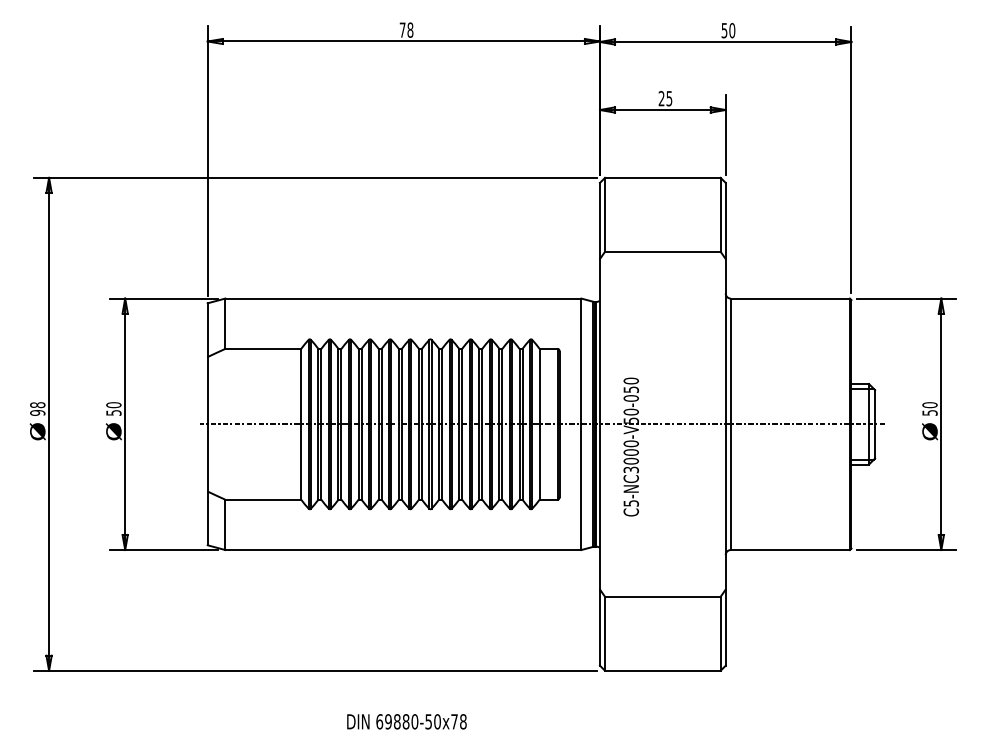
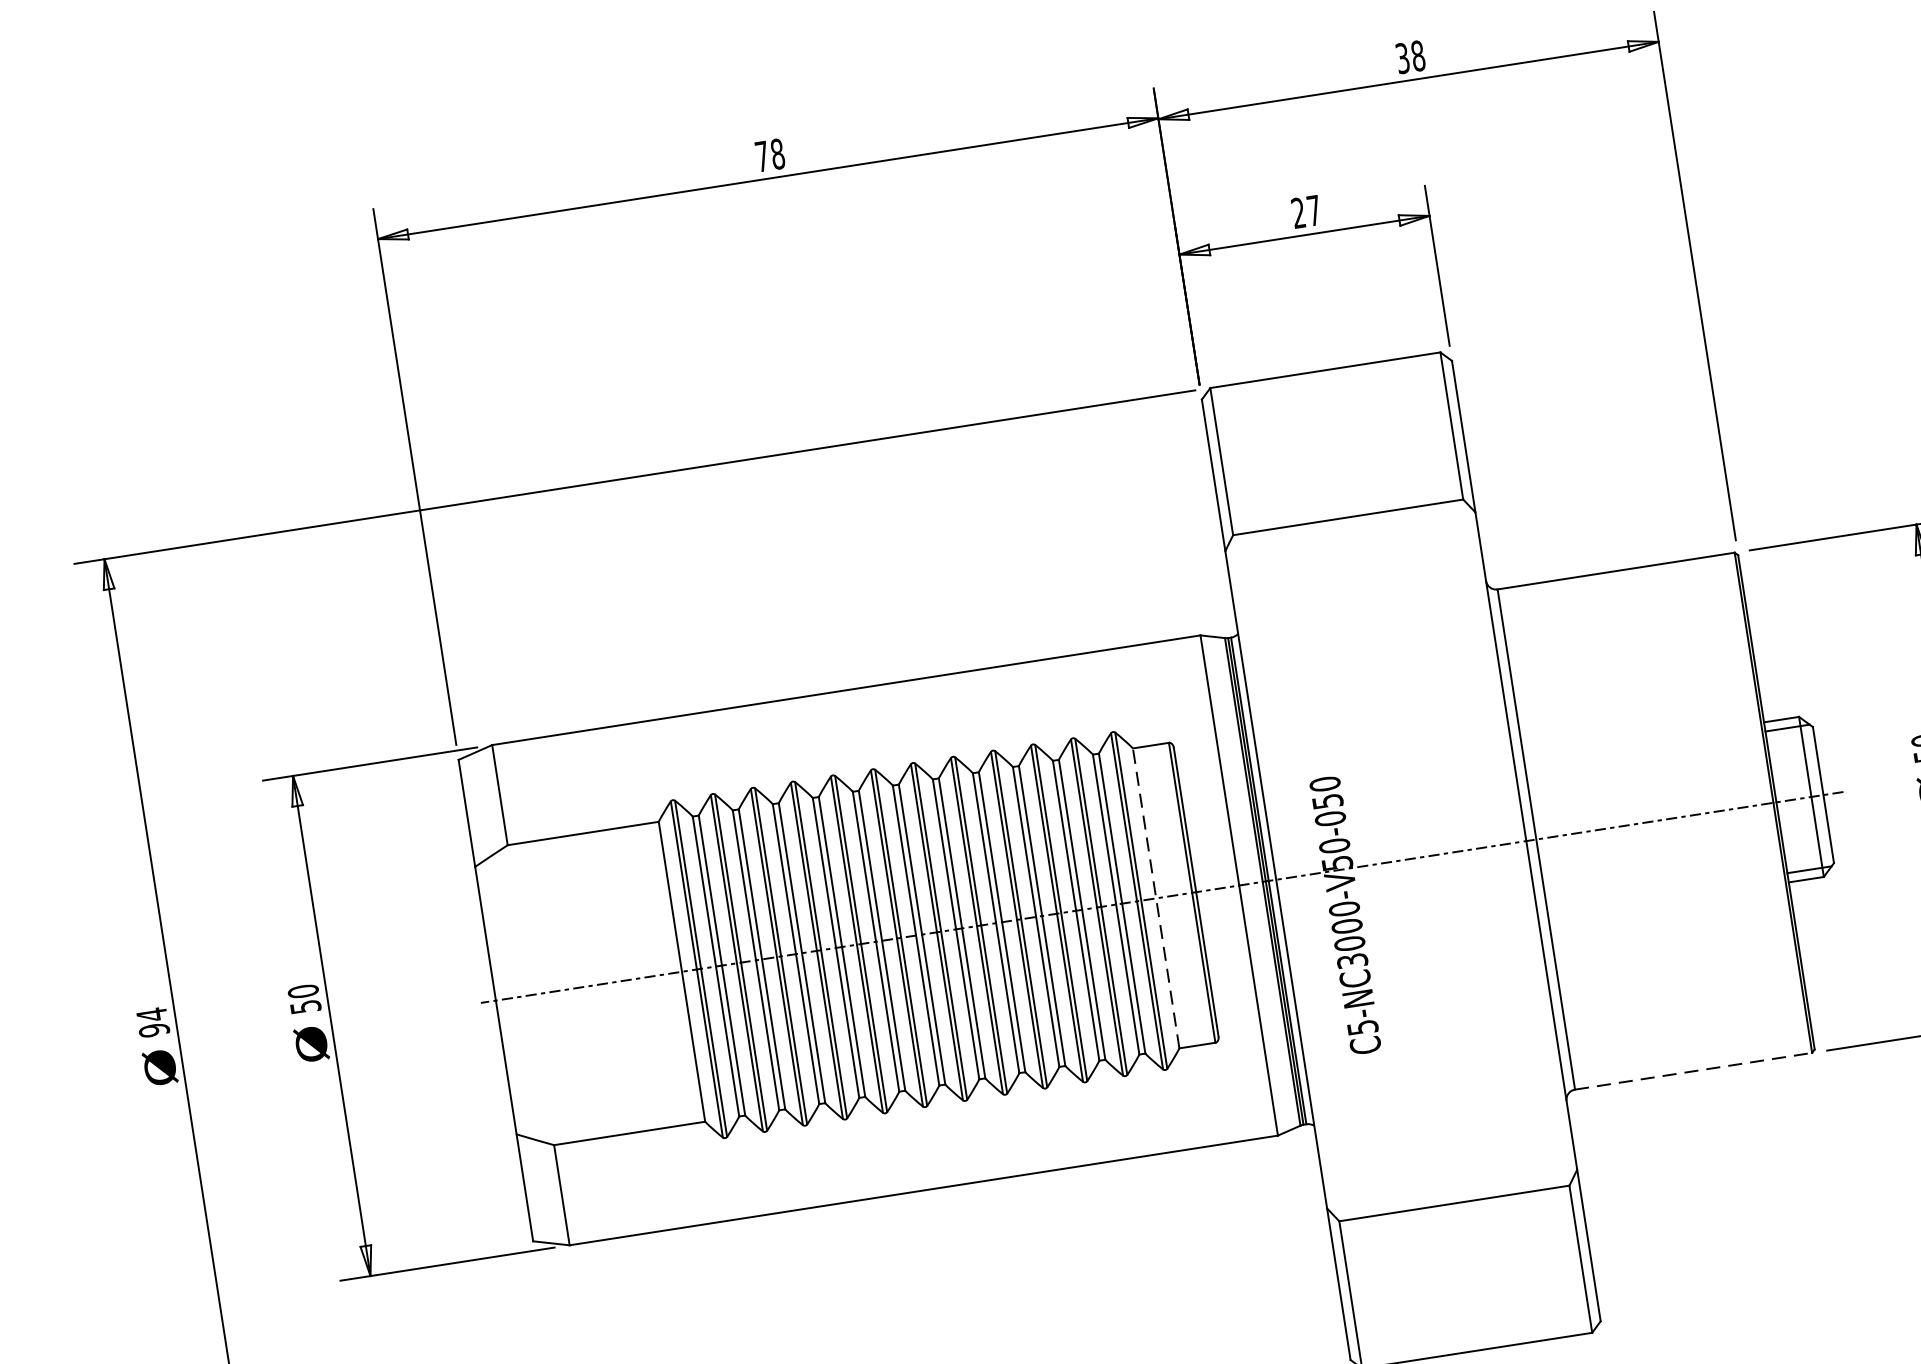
text: (728, 30) -> (1410, 56), 50 -> 38
text: (669, 98) -> (1314, 210), 25 -> 27
text: (37, 405) -> (151, 1015), 98 -> 94
line: (539, 423) -> (1155, 896), solid -> dashed
line: (790, 550) -> (1694, 1072), solid -> dashed

